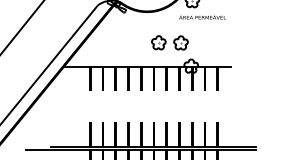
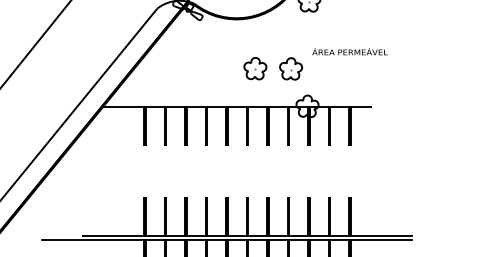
text: (202, 17) -> (349, 52), moved

